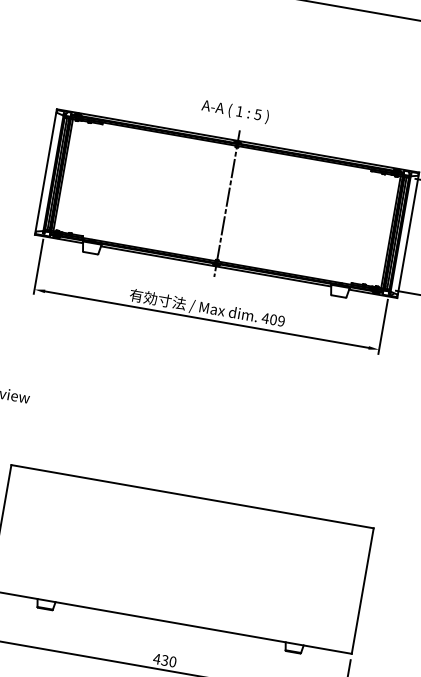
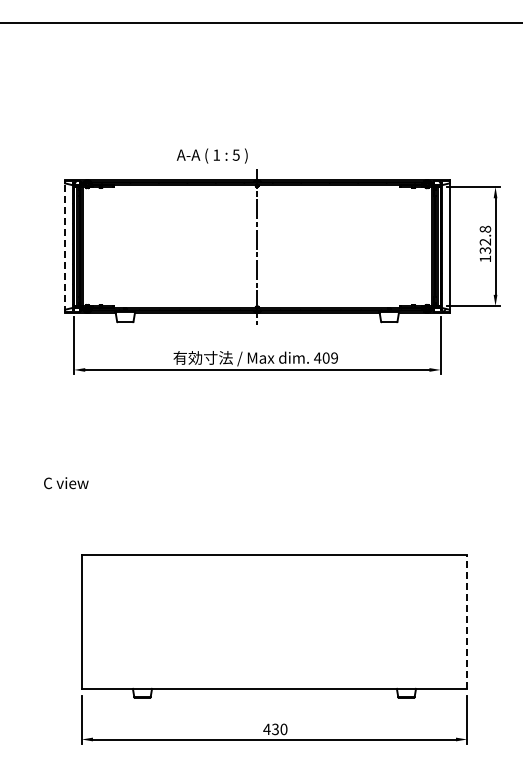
text: (234, 110) -> (211, 155), moved
line: (45, 171) -> (64, 246), solid -> dashed
line: (362, 591) -> (467, 622), solid -> dashed

